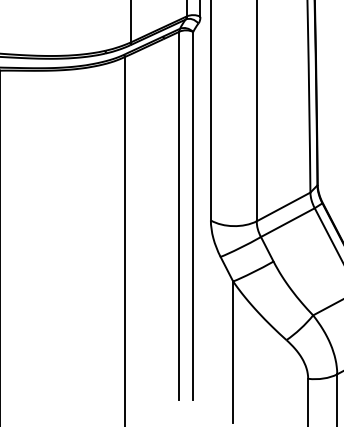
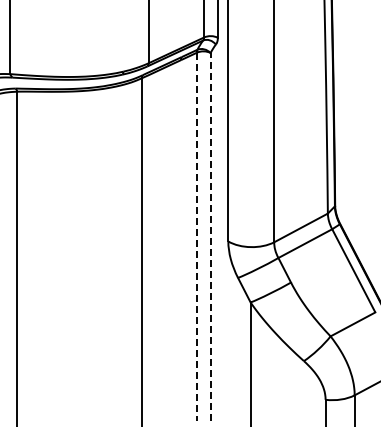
line: (179, 215) -> (196, 236), solid -> dashed
line: (193, 215) -> (210, 236), solid -> dashed

